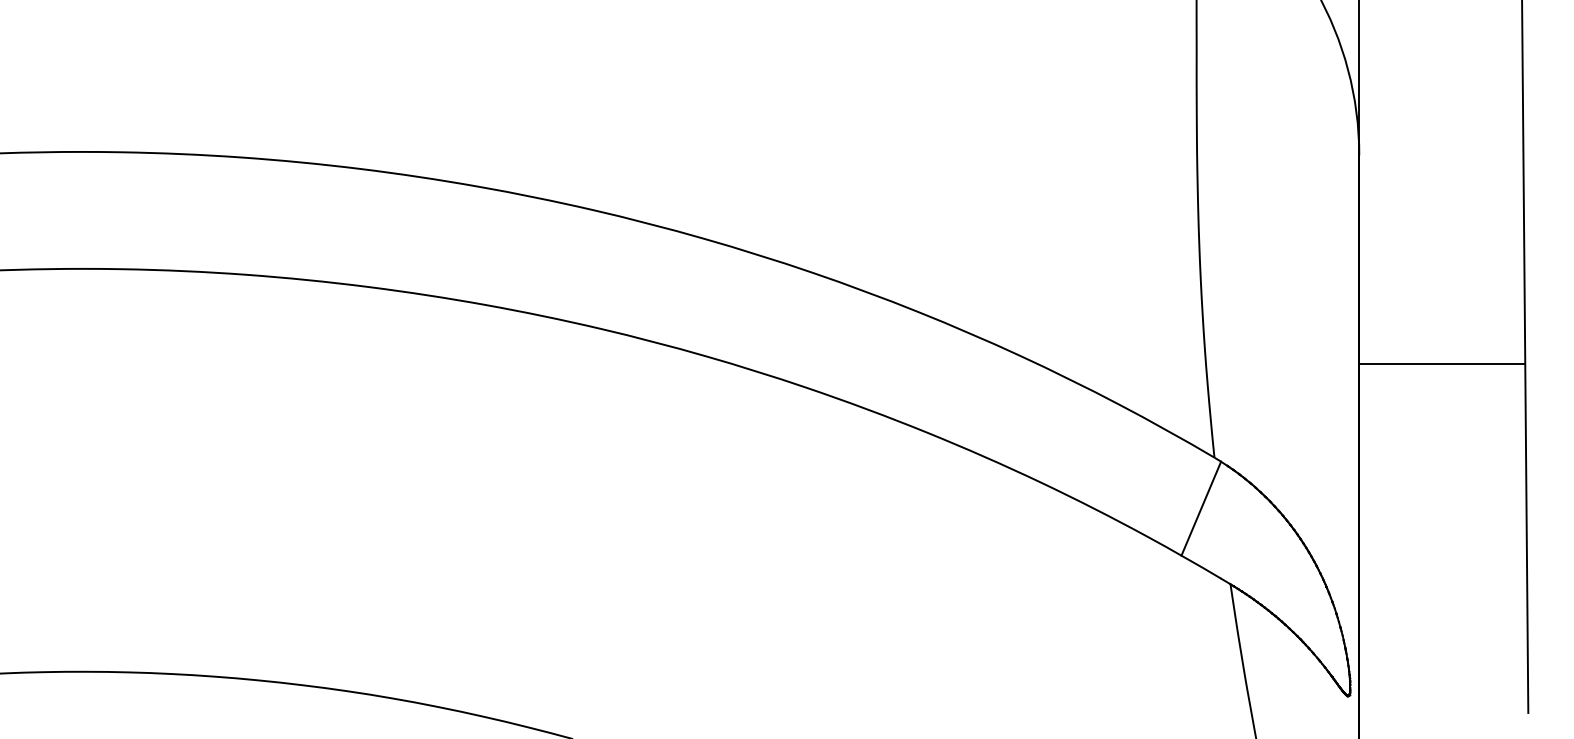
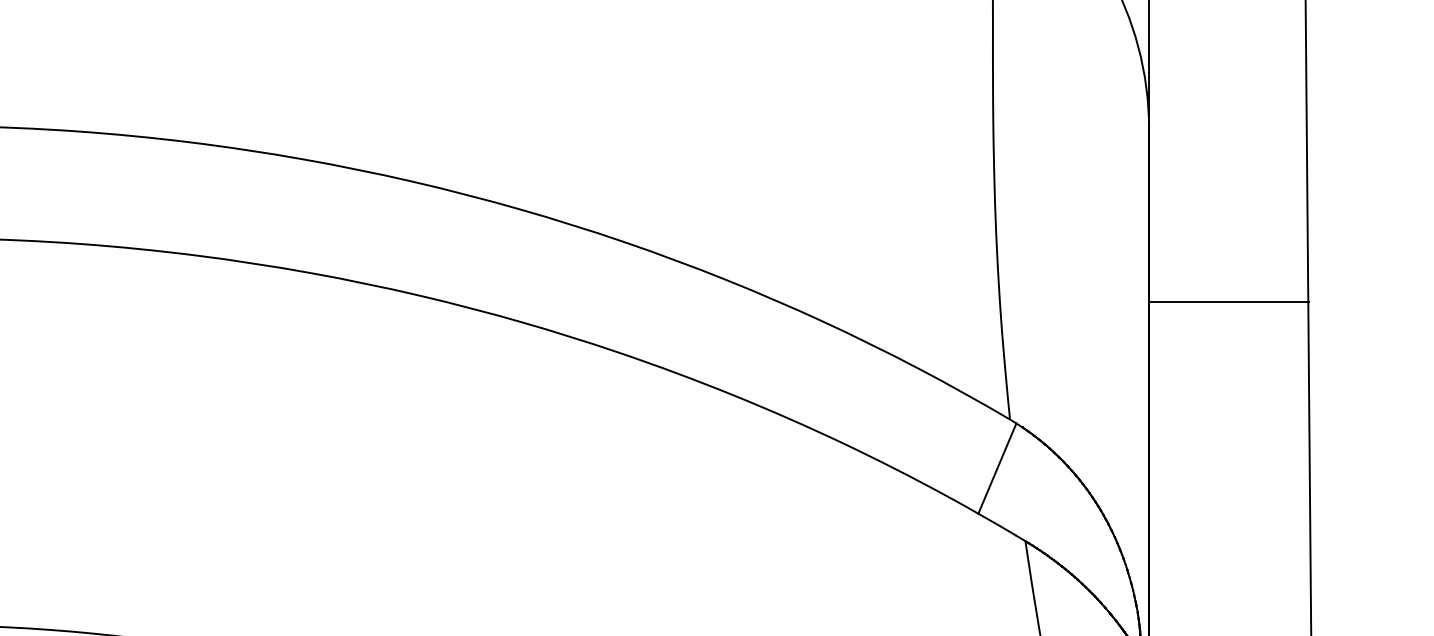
line: (1442, 363) -> (1229, 302), moved

